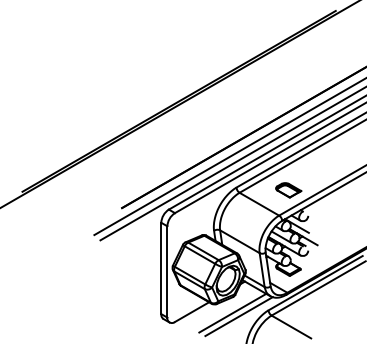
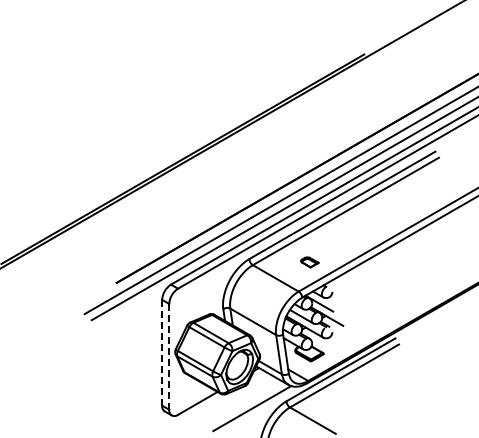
part: (288, 190) -> (309, 262), size x0.6
line: (161, 268) -> (162, 352), solid -> dashed
line: (167, 271) -> (169, 356), solid -> dashed
line: (232, 313) -> (244, 404), removed

